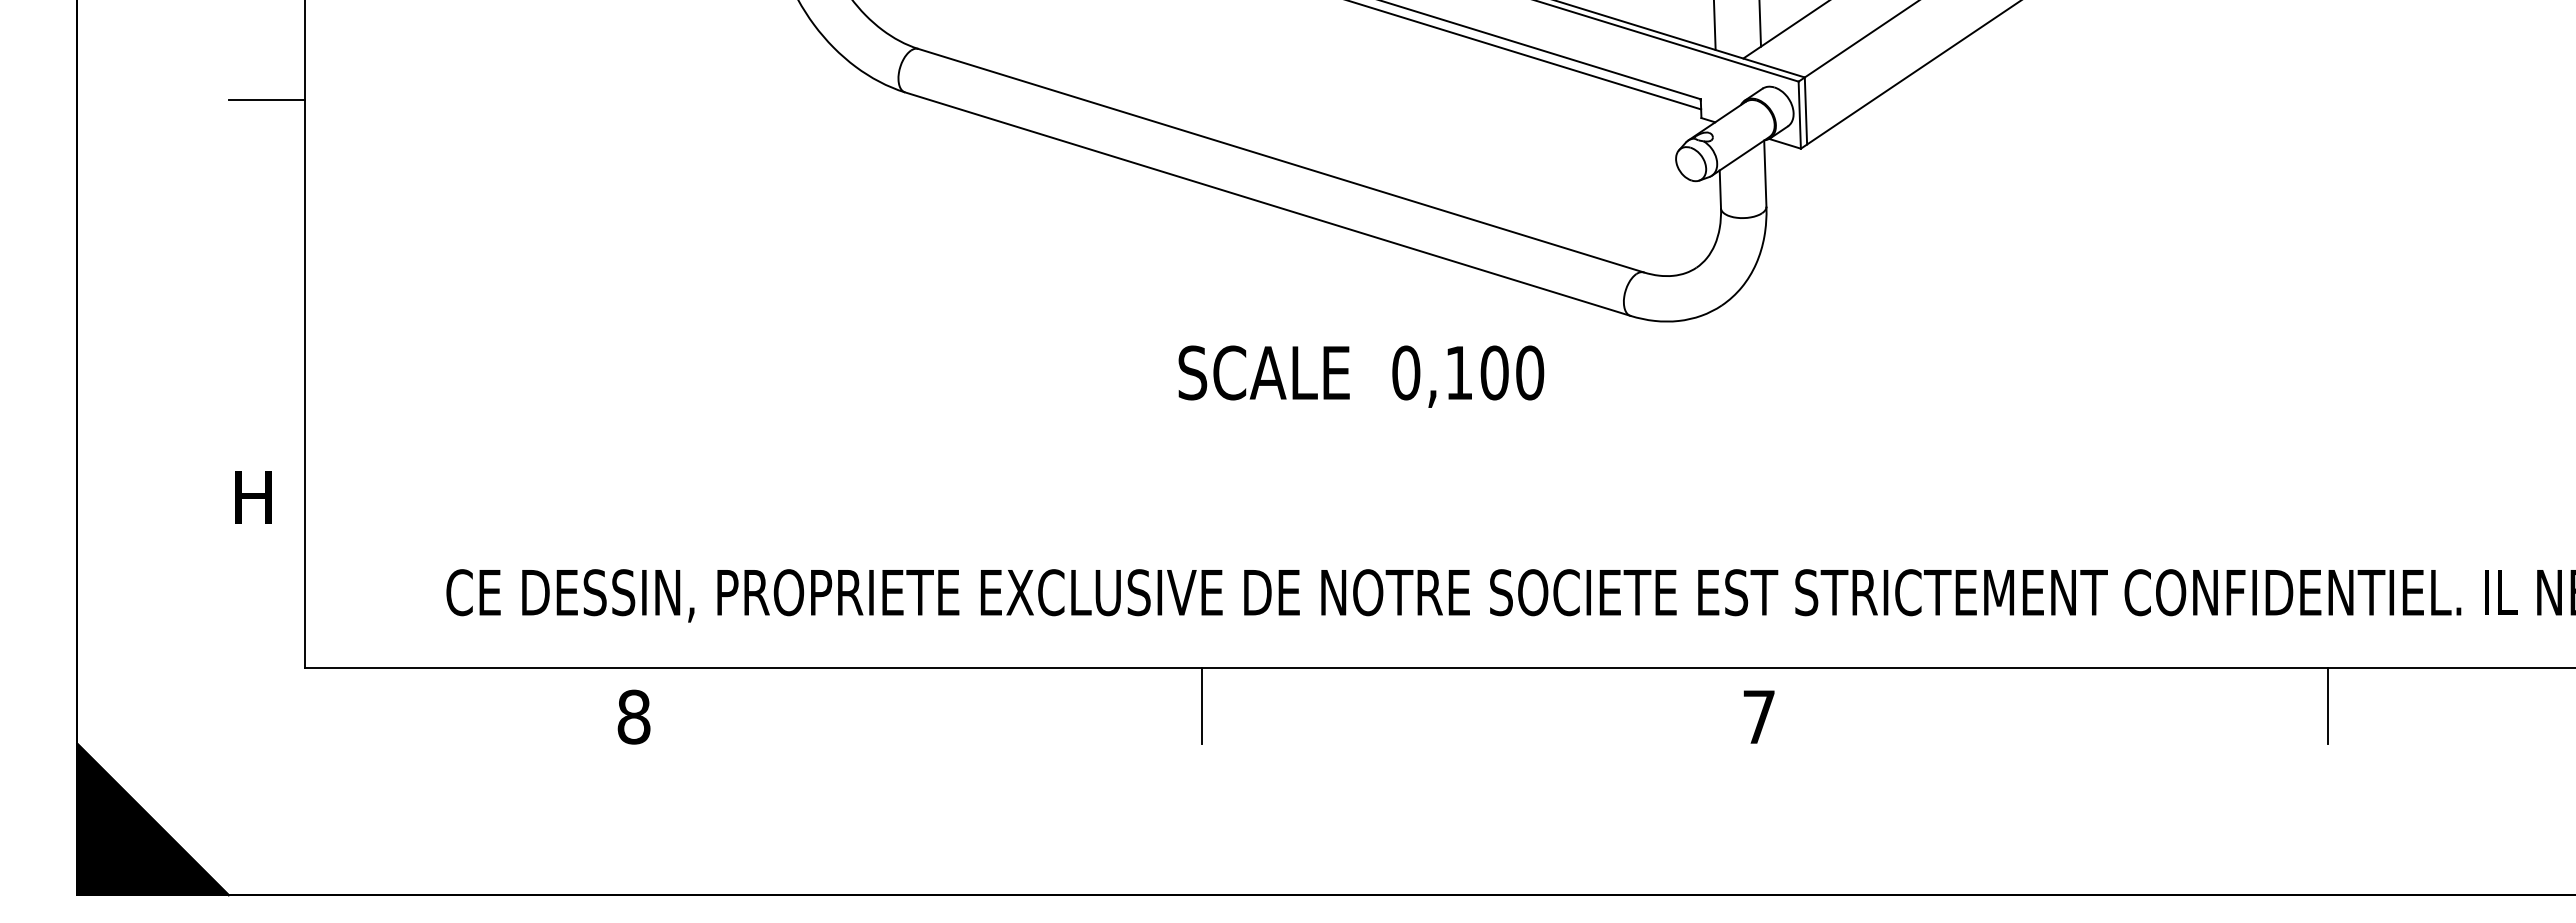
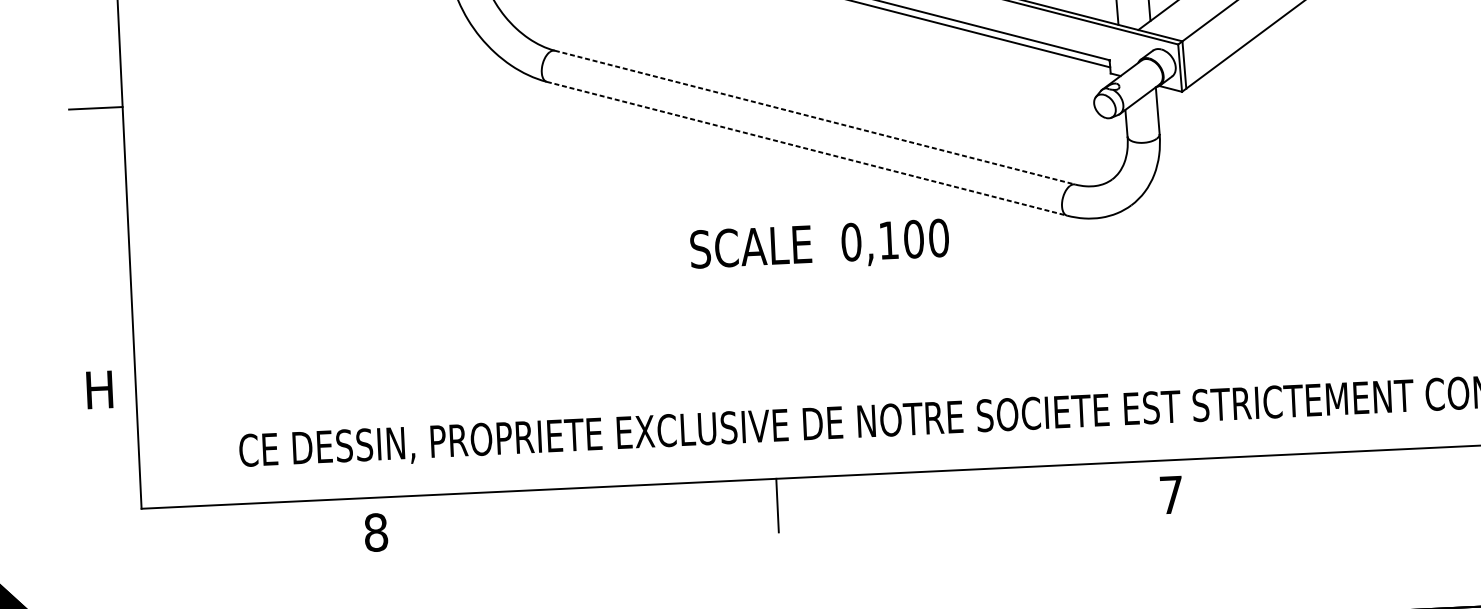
line: (1281, 160) -> (815, 117), solid -> dashed
line: (1267, 204) -> (806, 149), solid -> dashed
text: (1361, 376) -> (819, 246), moved

